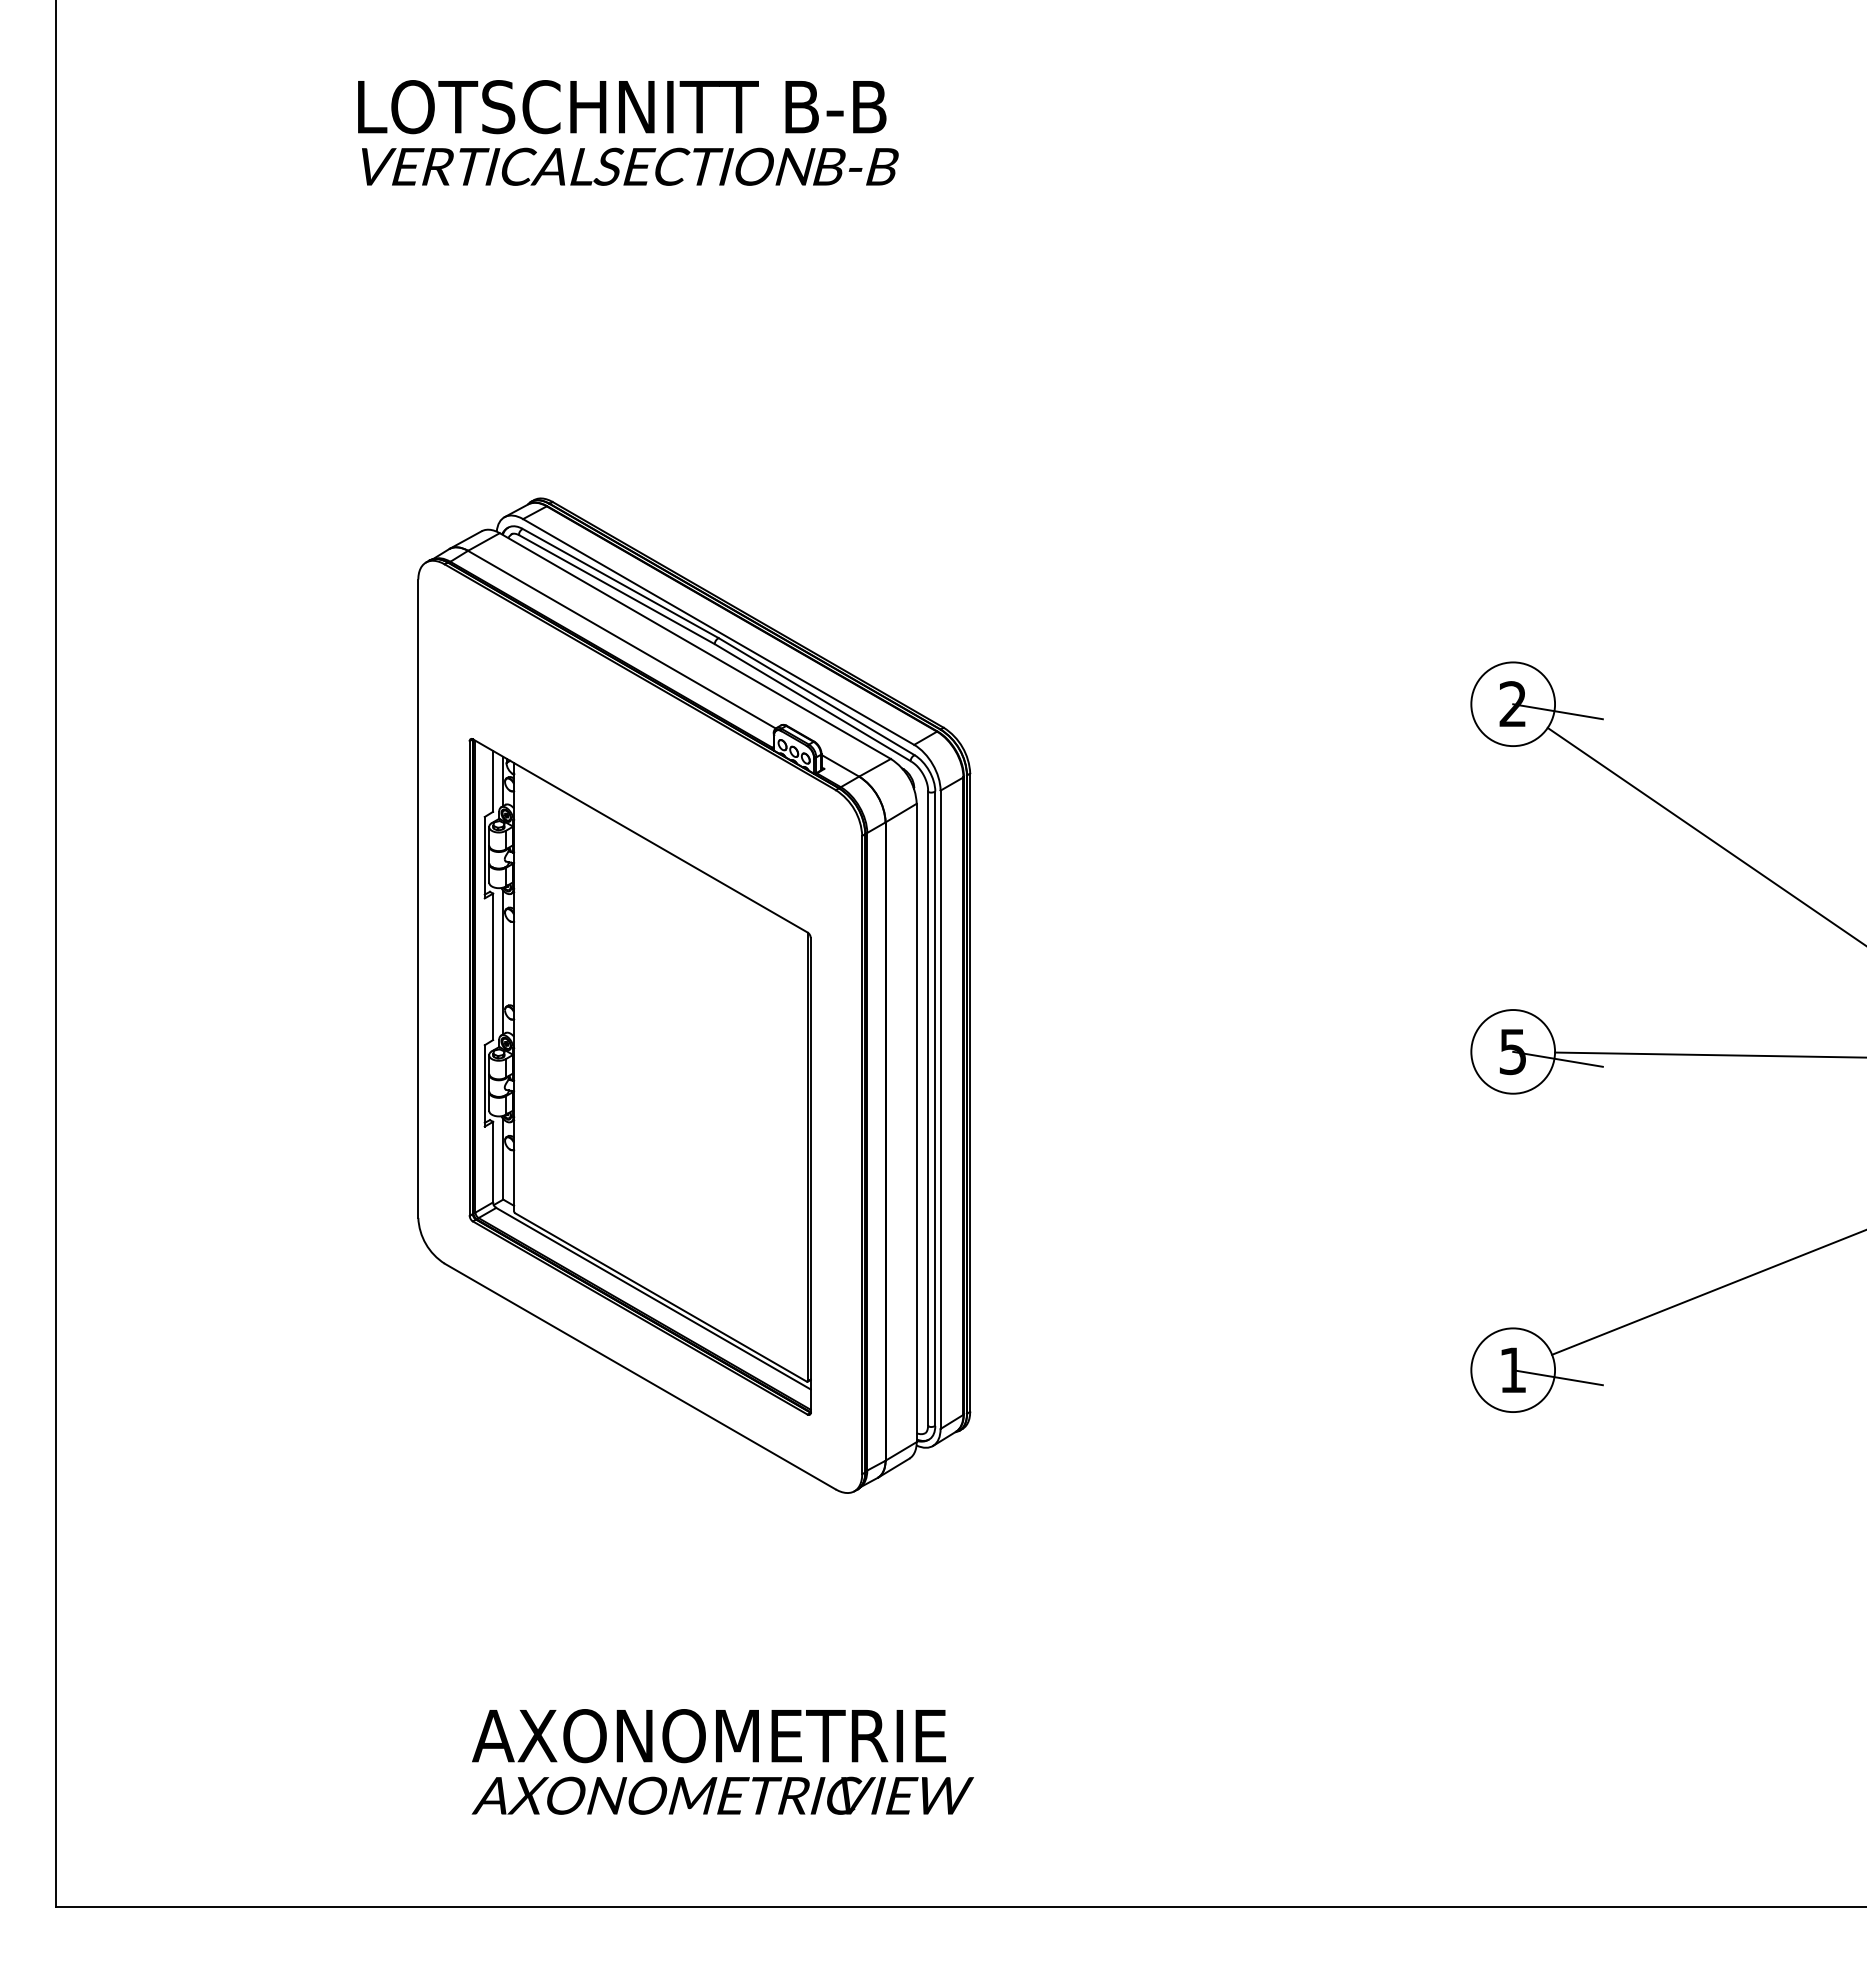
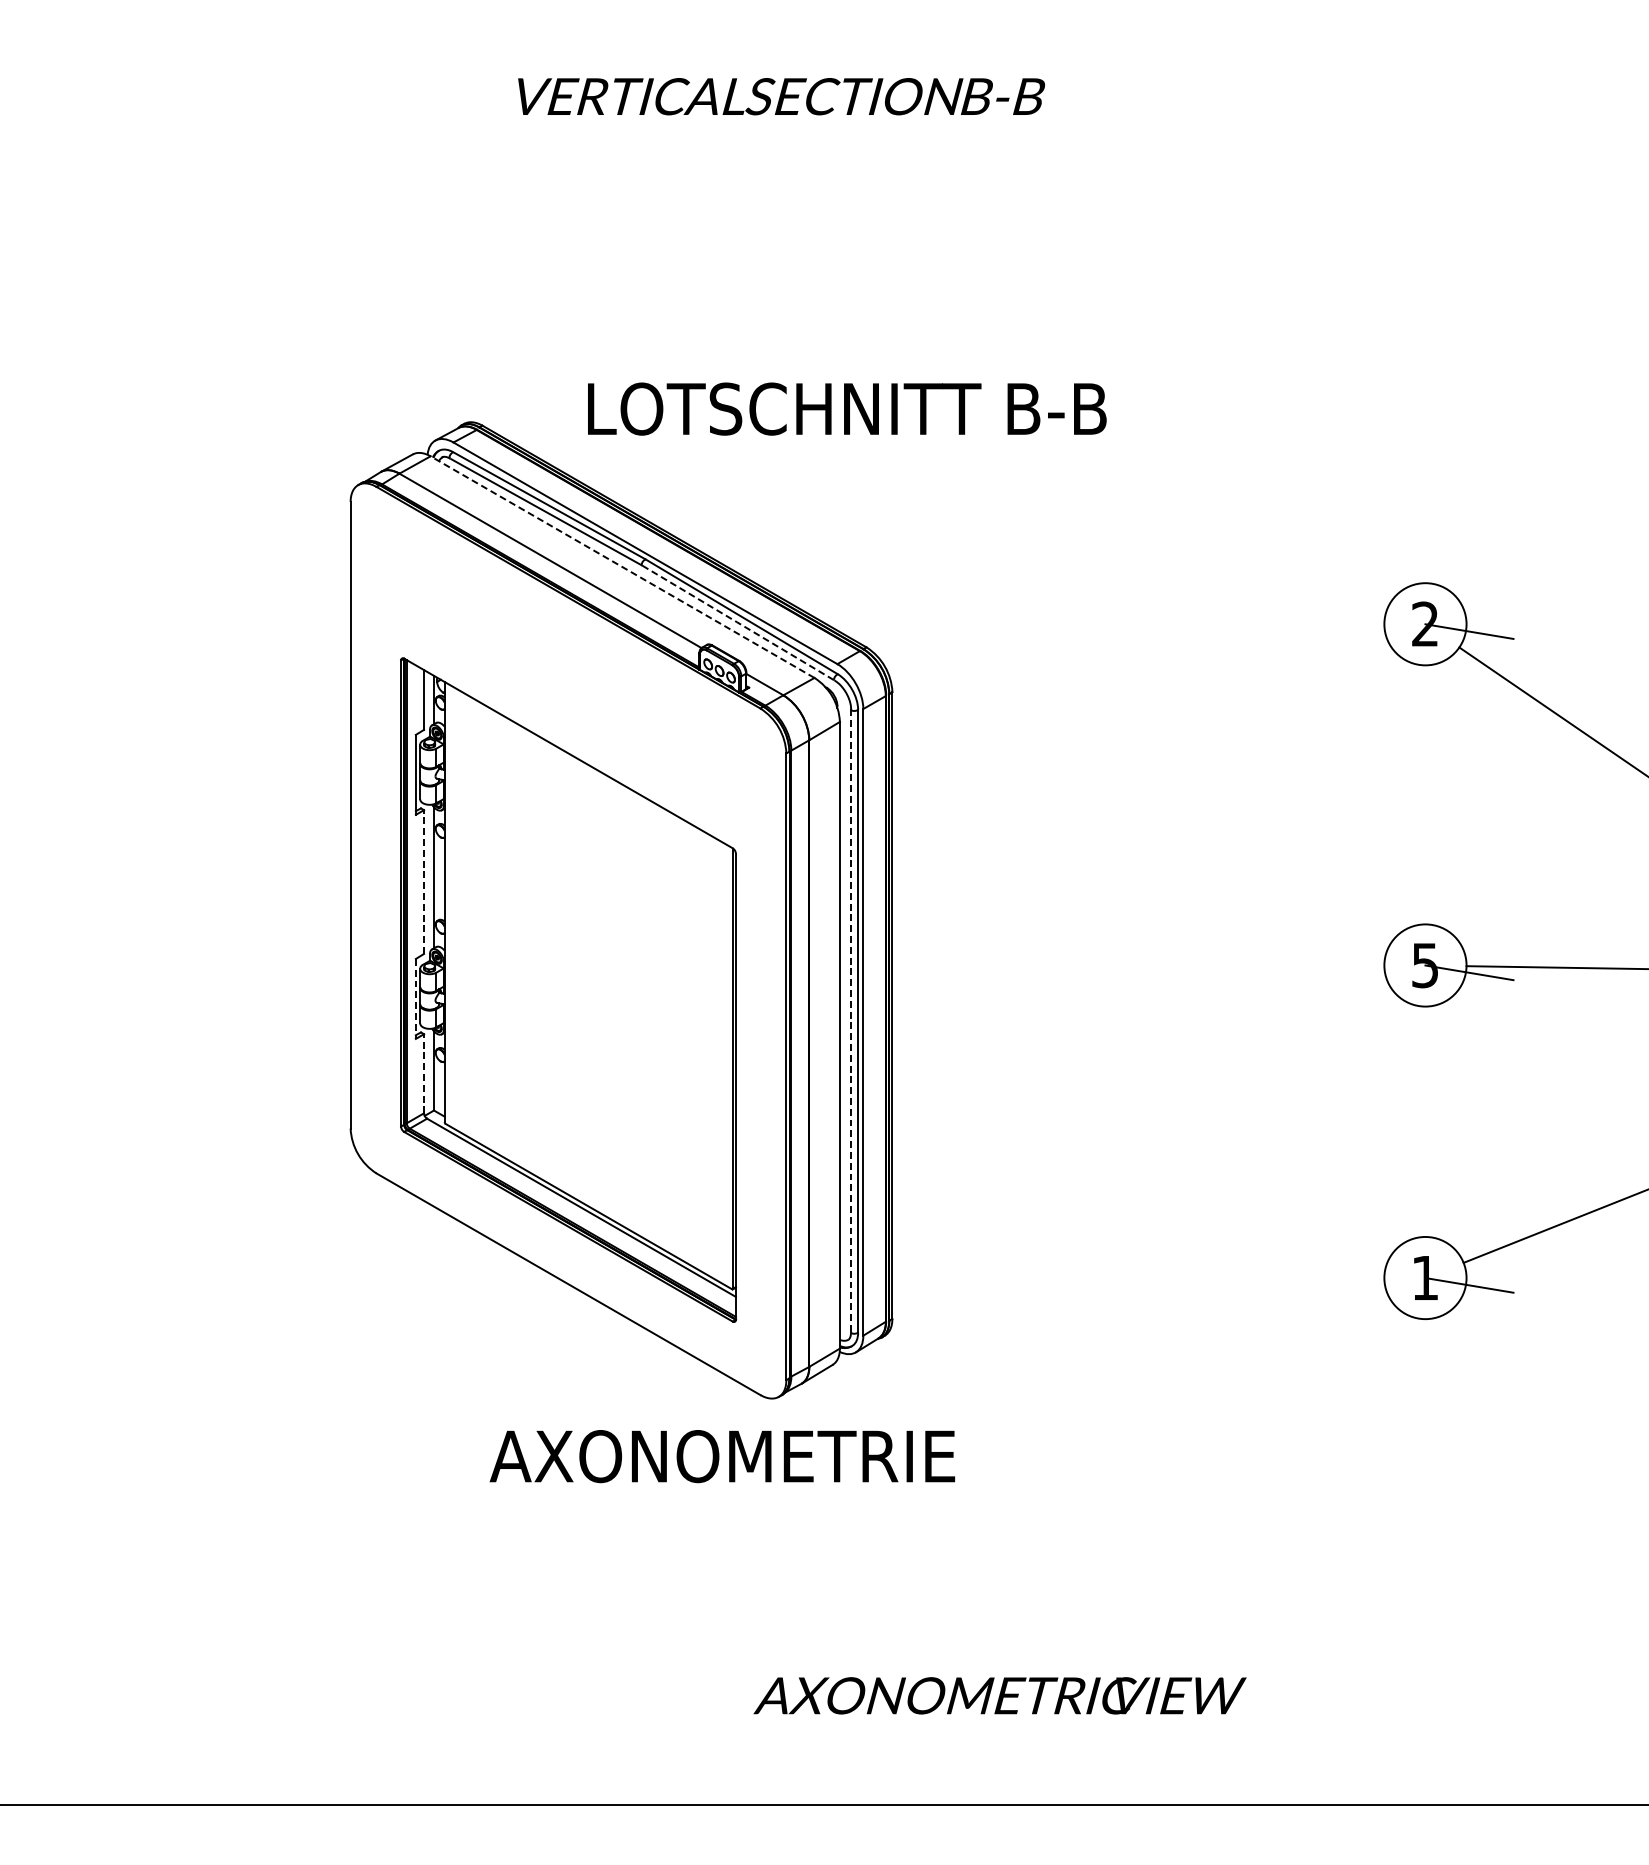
text: (622, 107) -> (847, 409), moved
text: (630, 166) -> (781, 96), moved
line: (695, 646) -> (622, 567), solid -> dashed
line: (812, 702) -> (737, 622), solid -> dashed
line: (493, 966) -> (424, 881), solid -> dashed
line: (484, 1085) -> (415, 998), solid -> dashed
line: (928, 1108) -> (851, 1021), solid -> dashed
line: (493, 1161) -> (424, 1073), solid -> dashed
text: (708, 1736) -> (721, 1456), moved
text: (722, 1795) -> (999, 1695), moved

